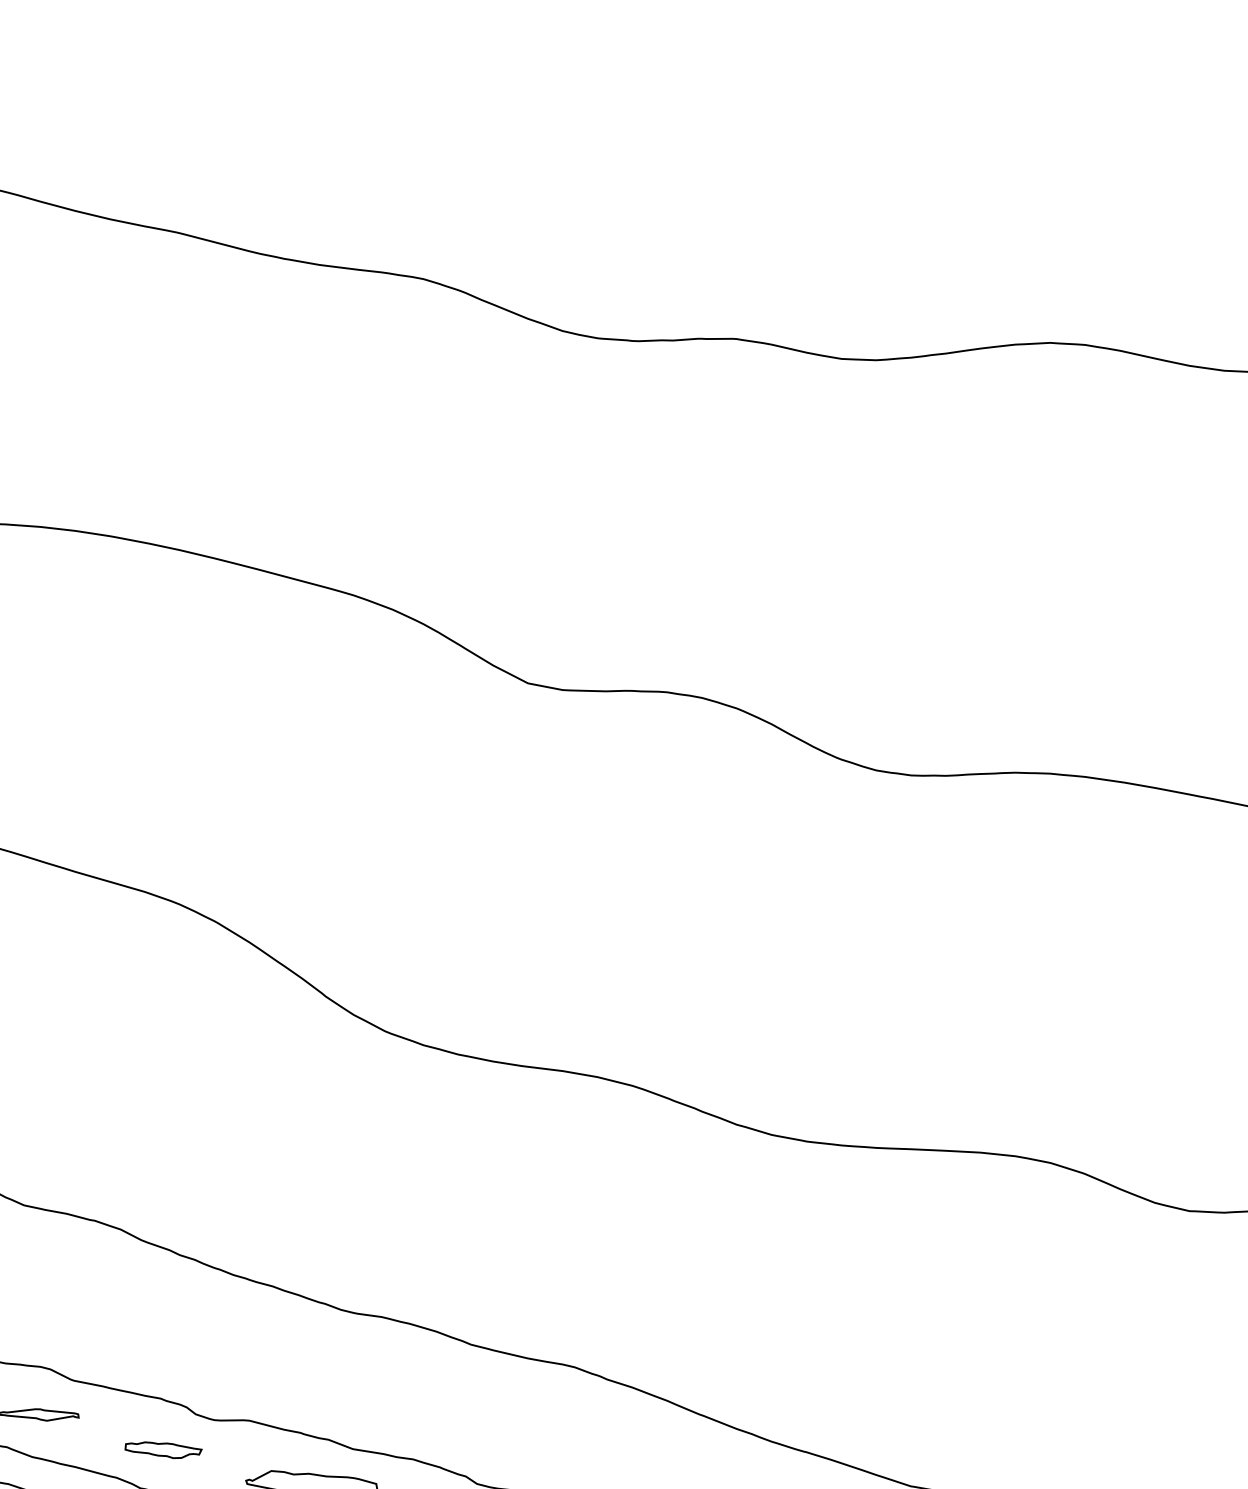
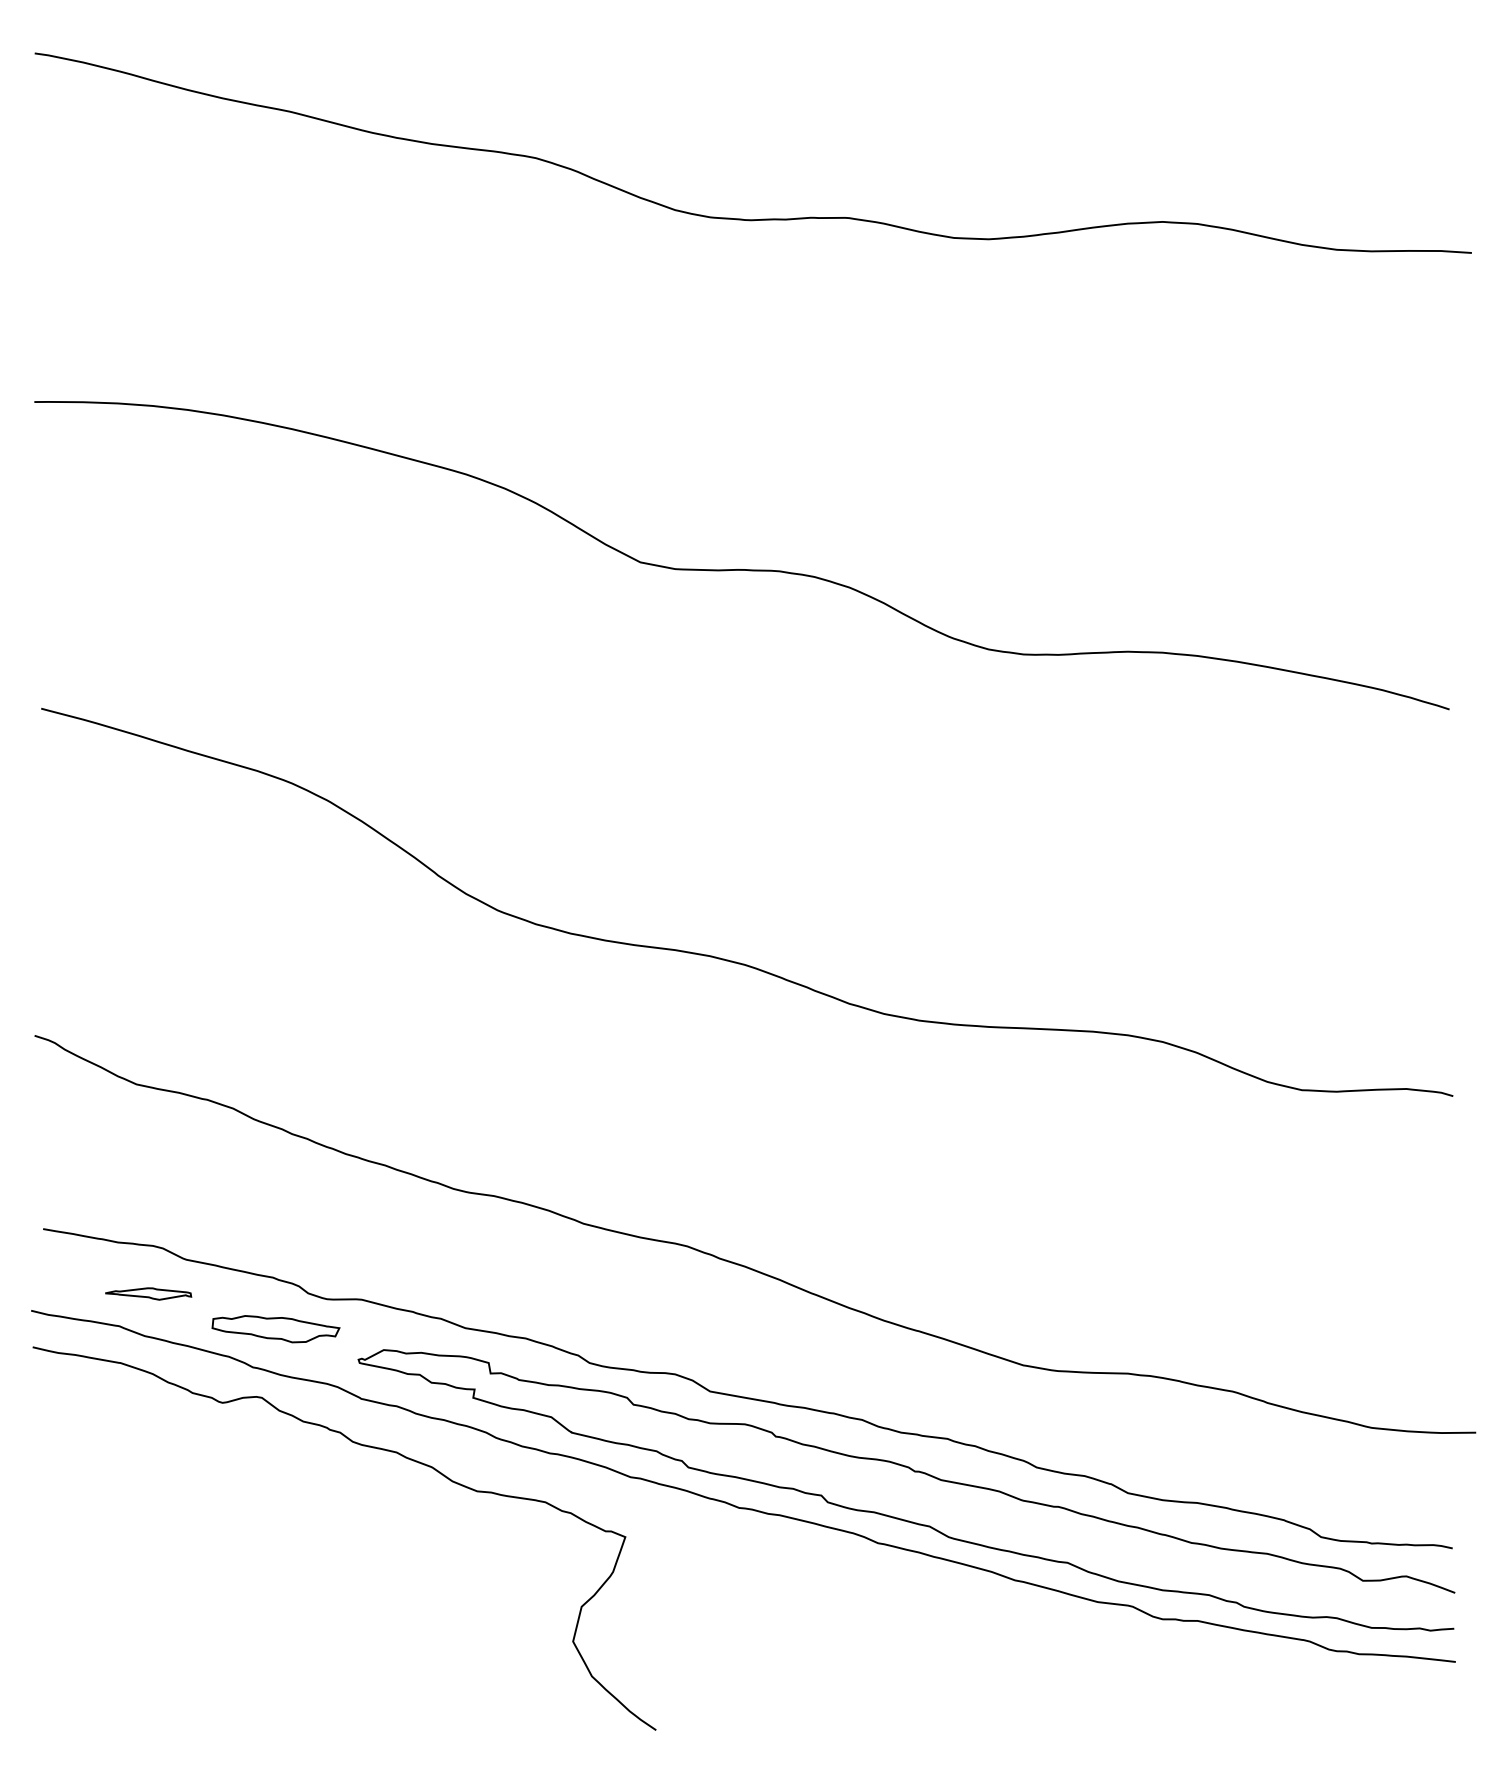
part: (163, 1450) -> (275, 1329), size x1.67

